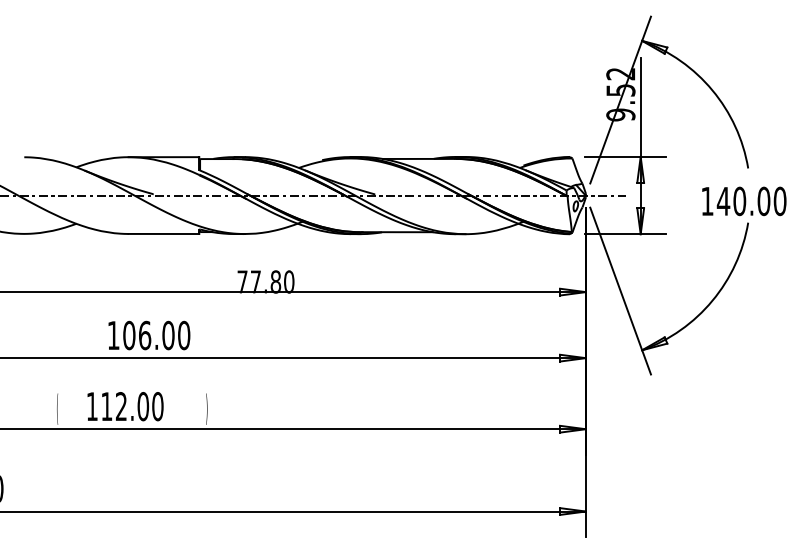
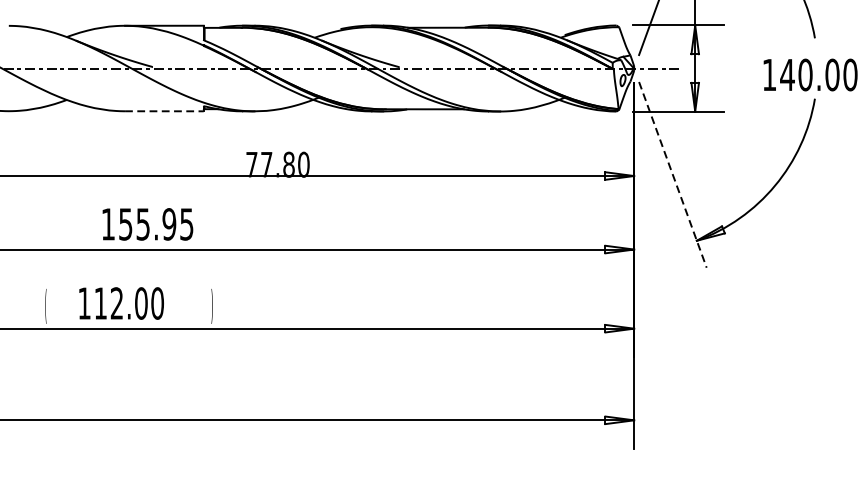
line: (164, 233) -> (164, 110), solid -> dashed
line: (620, 291) -> (672, 175), solid -> dashed
text: (156, 335) -> (156, 224), 106.00 -> 155.95

